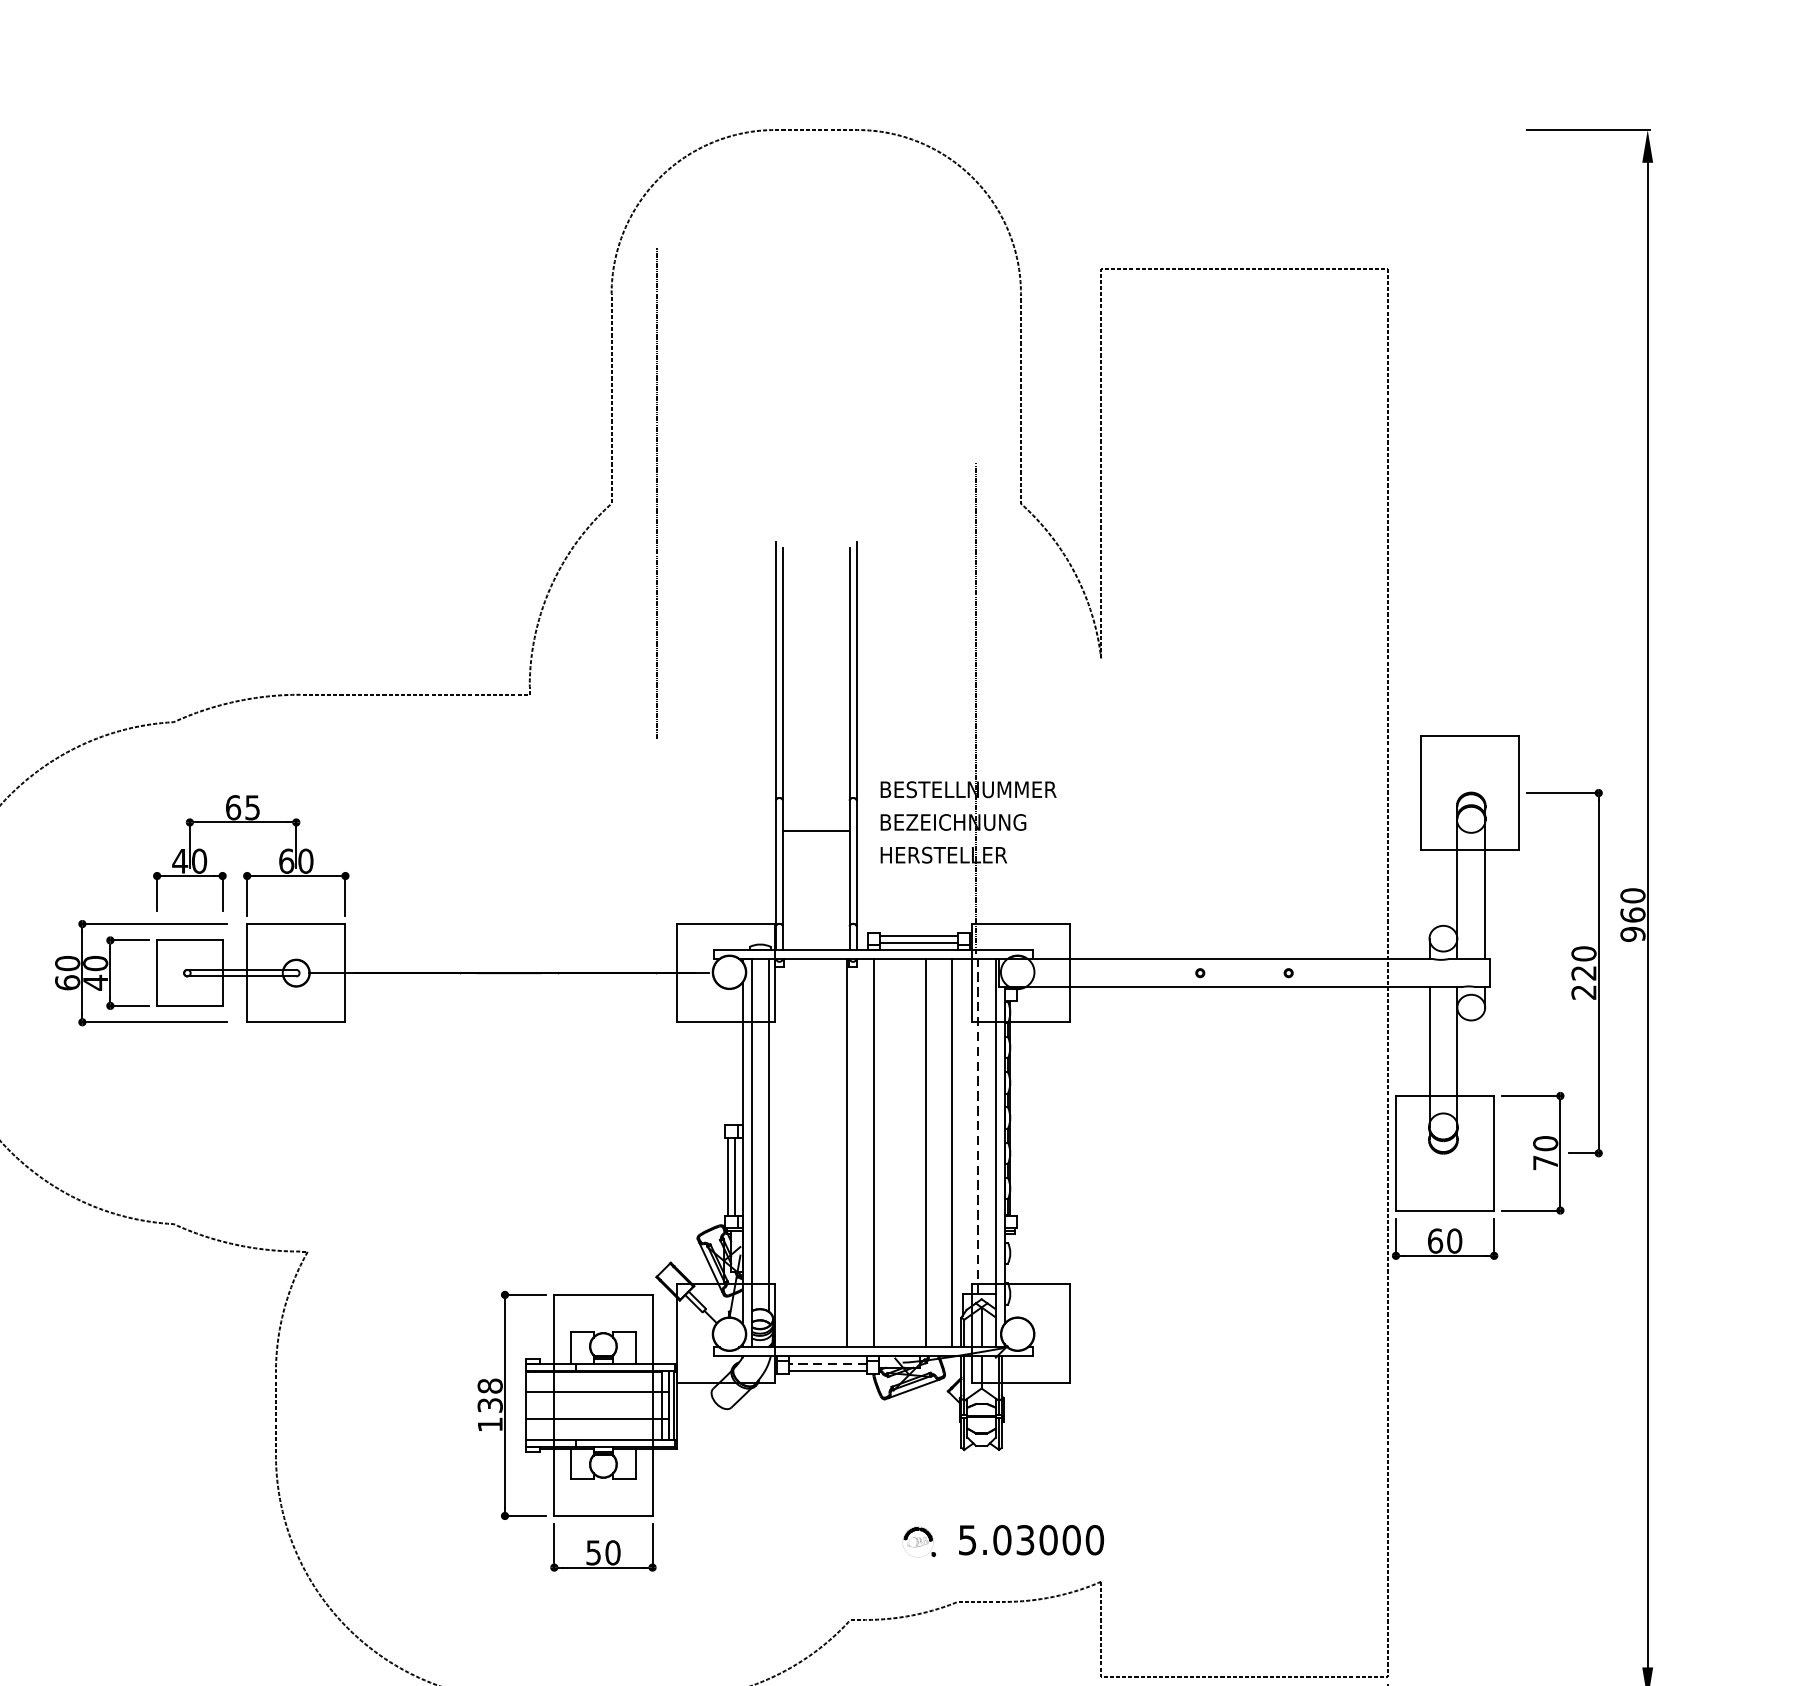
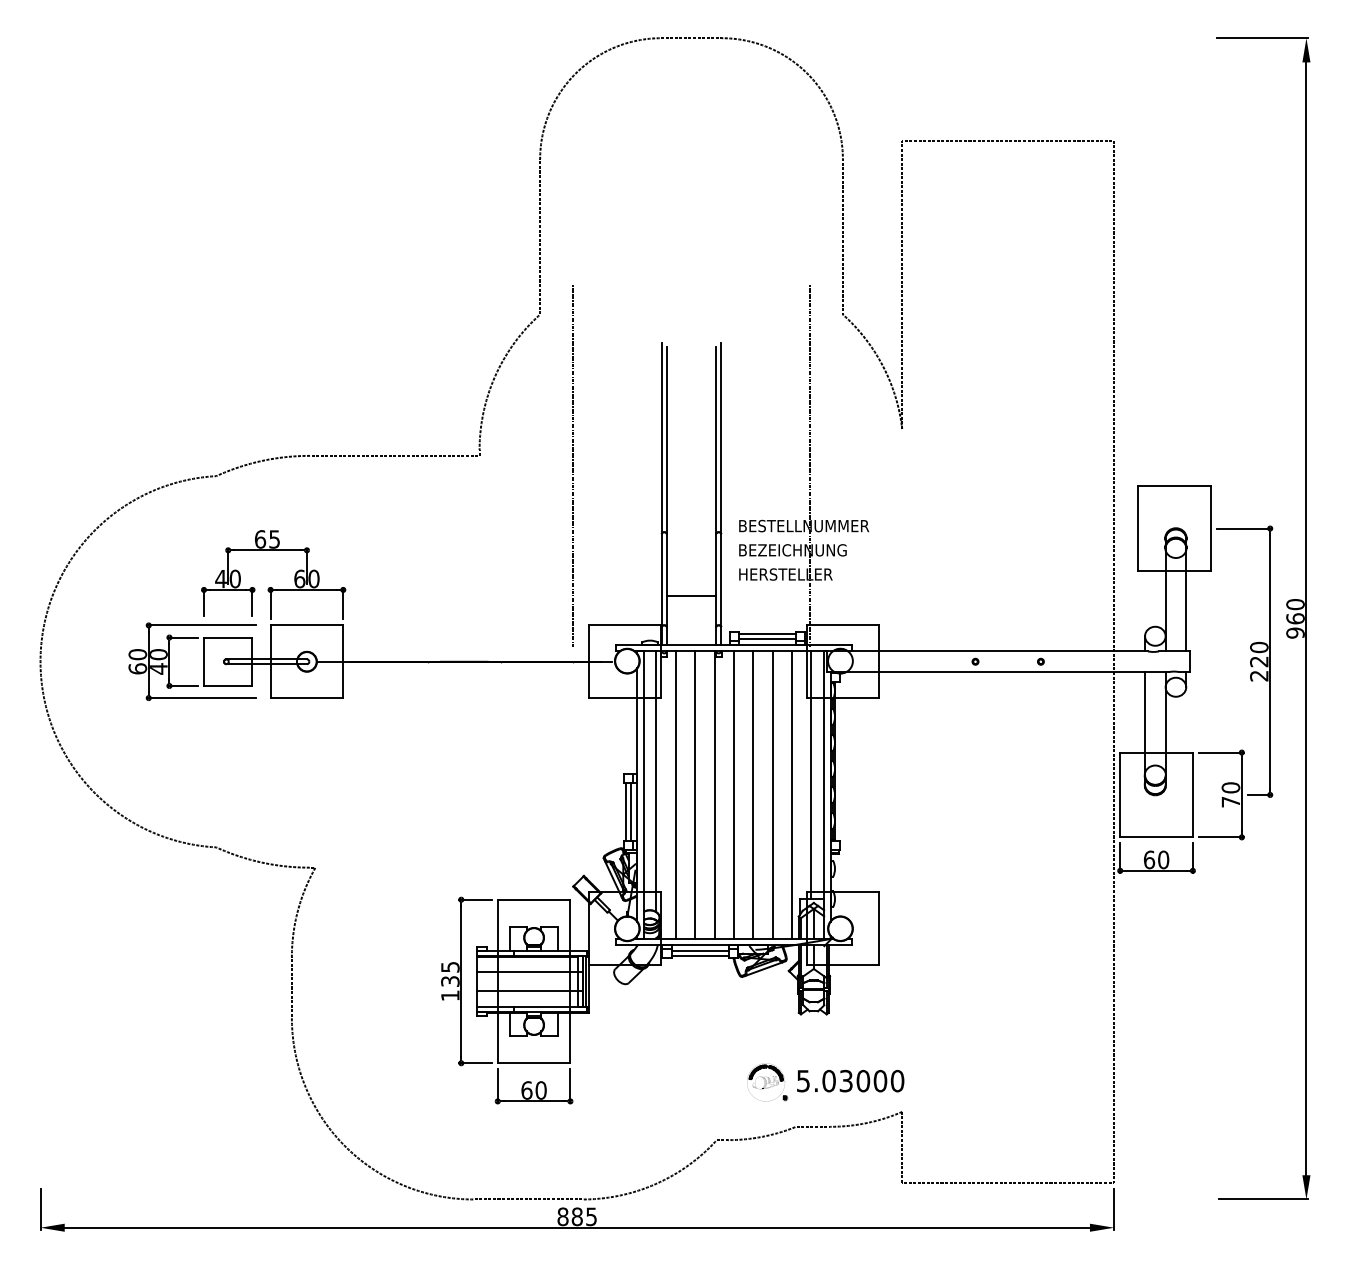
line: (655, 492) -> (572, 465), moved
line: (816, 830) -> (691, 596), moved
line: (978, 1126) -> (811, 775), dashed -> solid
line: (794, 1152) -> (675, 794), added
line: (821, 1152) -> (695, 794), added
line: (900, 1152) -> (753, 794), added
line: (828, 1363) -> (700, 950), dashed -> solid
text: (490, 1385) -> (450, 966), 138 -> 135
part: (919, 1542) -> (767, 1082), size x1.67
text: (593, 1552) -> (526, 1090), 50 -> 60

